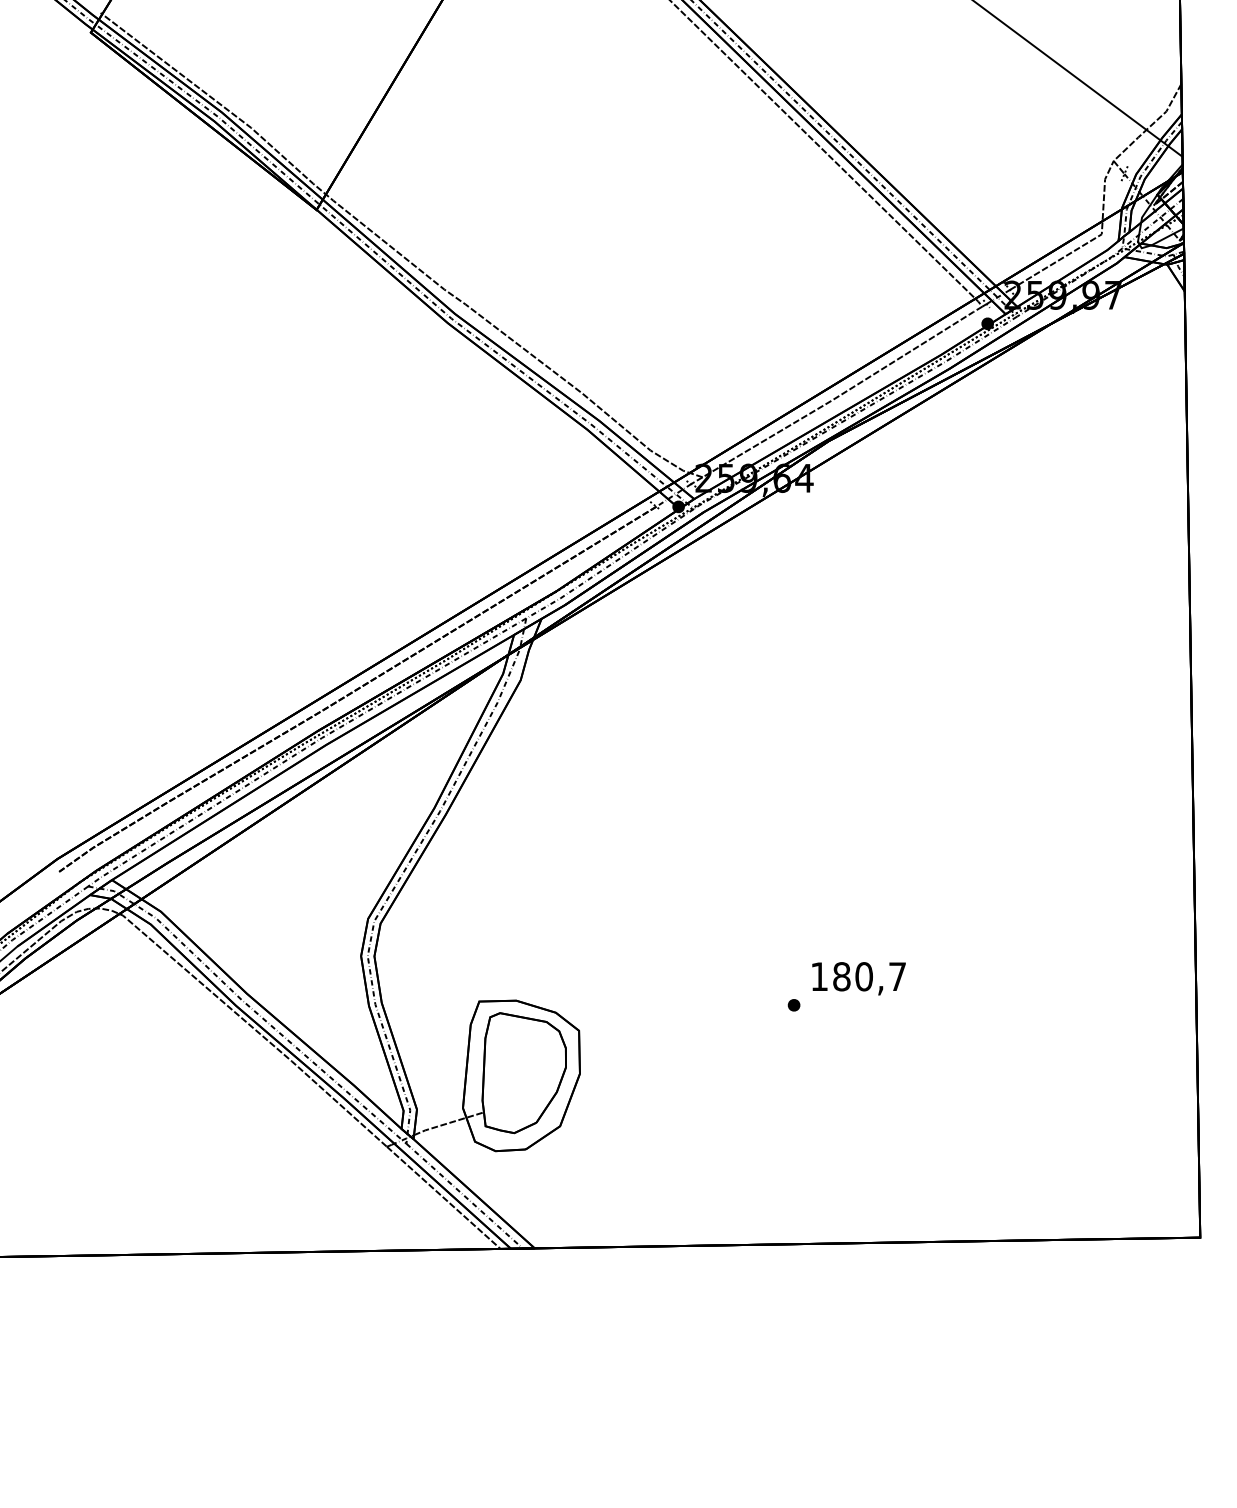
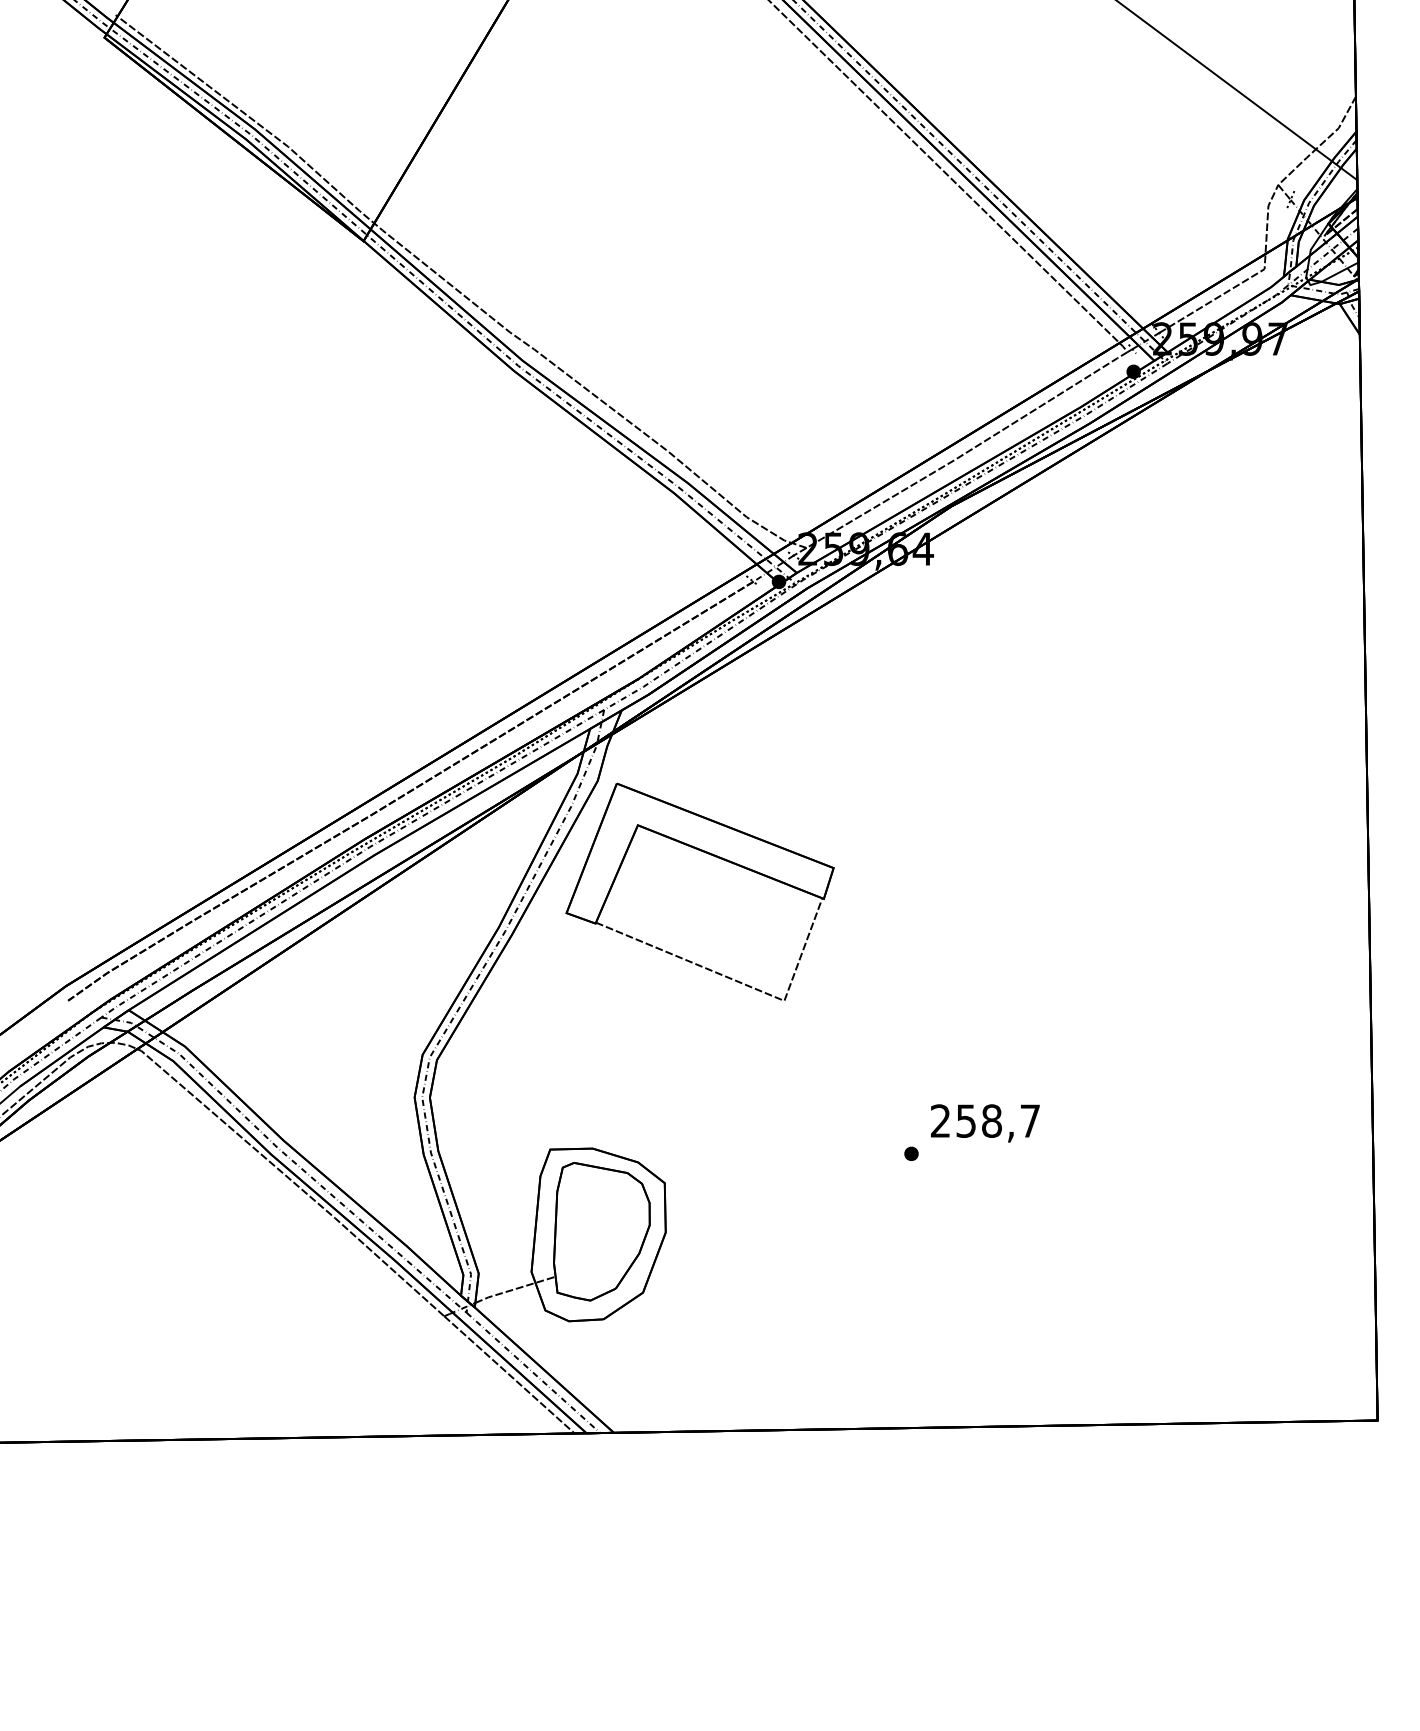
part: (623, 747) -> (715, 857), added
text: (842, 976) -> (966, 1120), 180,7 -> 258,7

